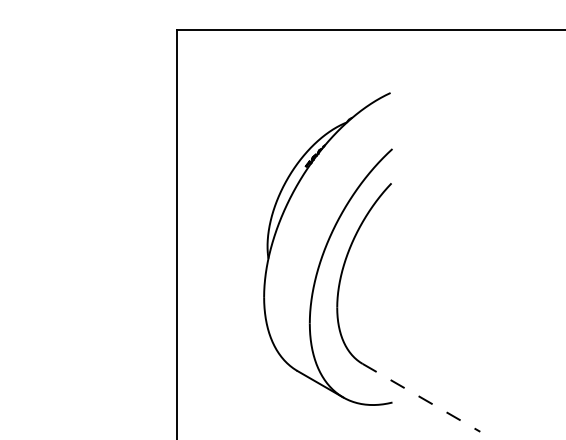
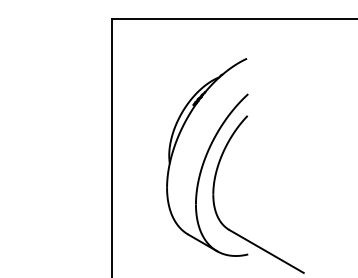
line: (421, 397) -> (266, 251), dashed -> solid

